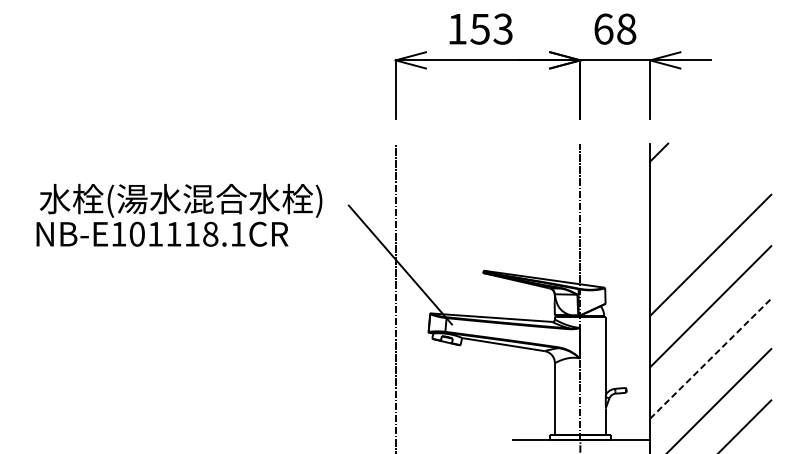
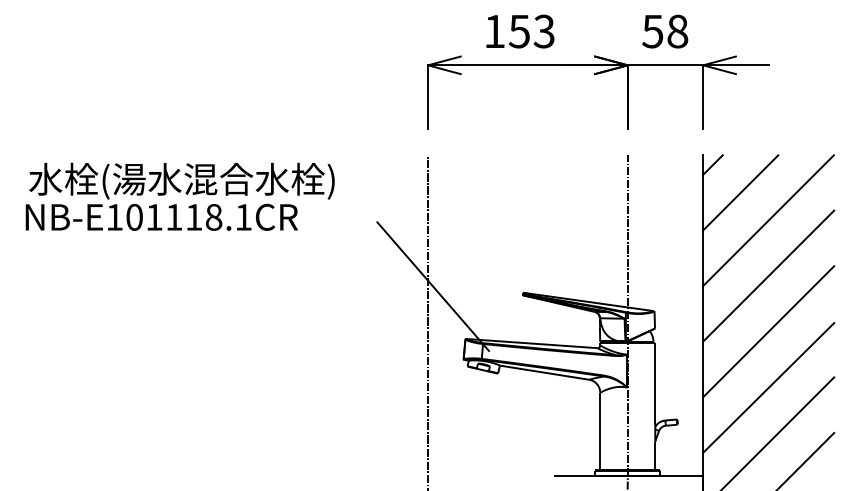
text: (603, 29) -> (652, 31), 68 -> 58
line: (684, 177) -> (740, 192), added
line: (710, 203) -> (768, 220), added
text: (178, 214) -> (179, 196), moved
line: (711, 358) -> (769, 387), dashed -> solid

